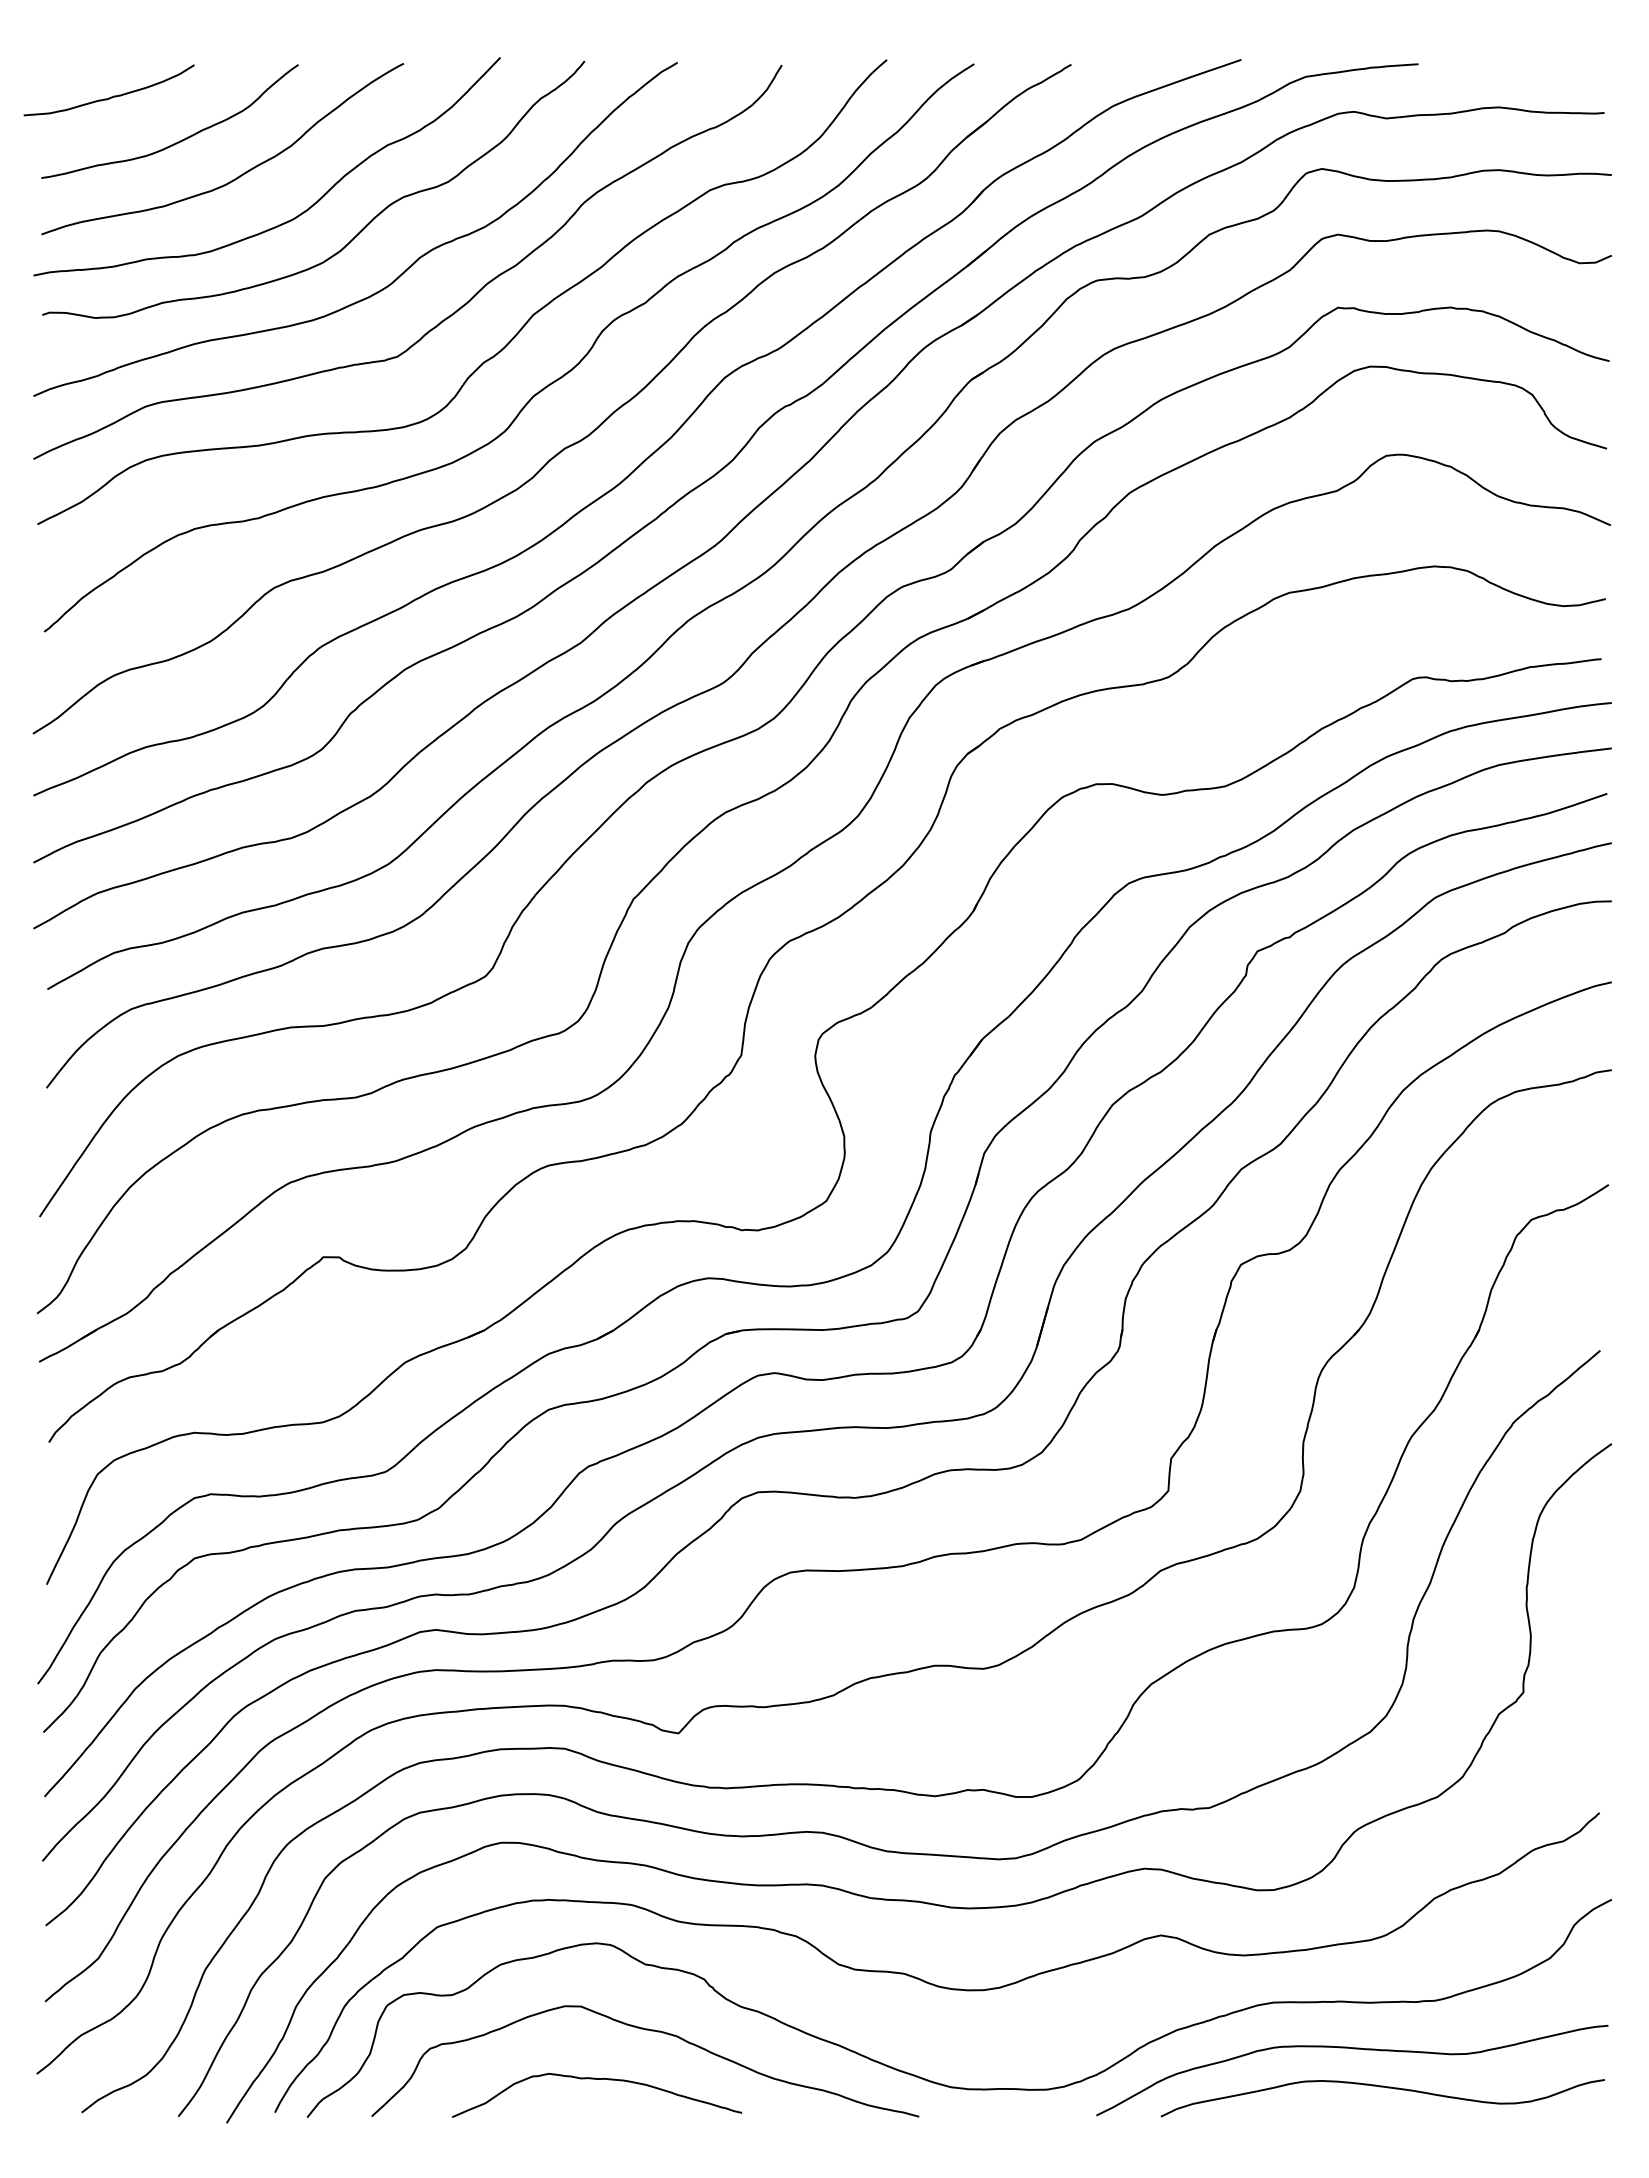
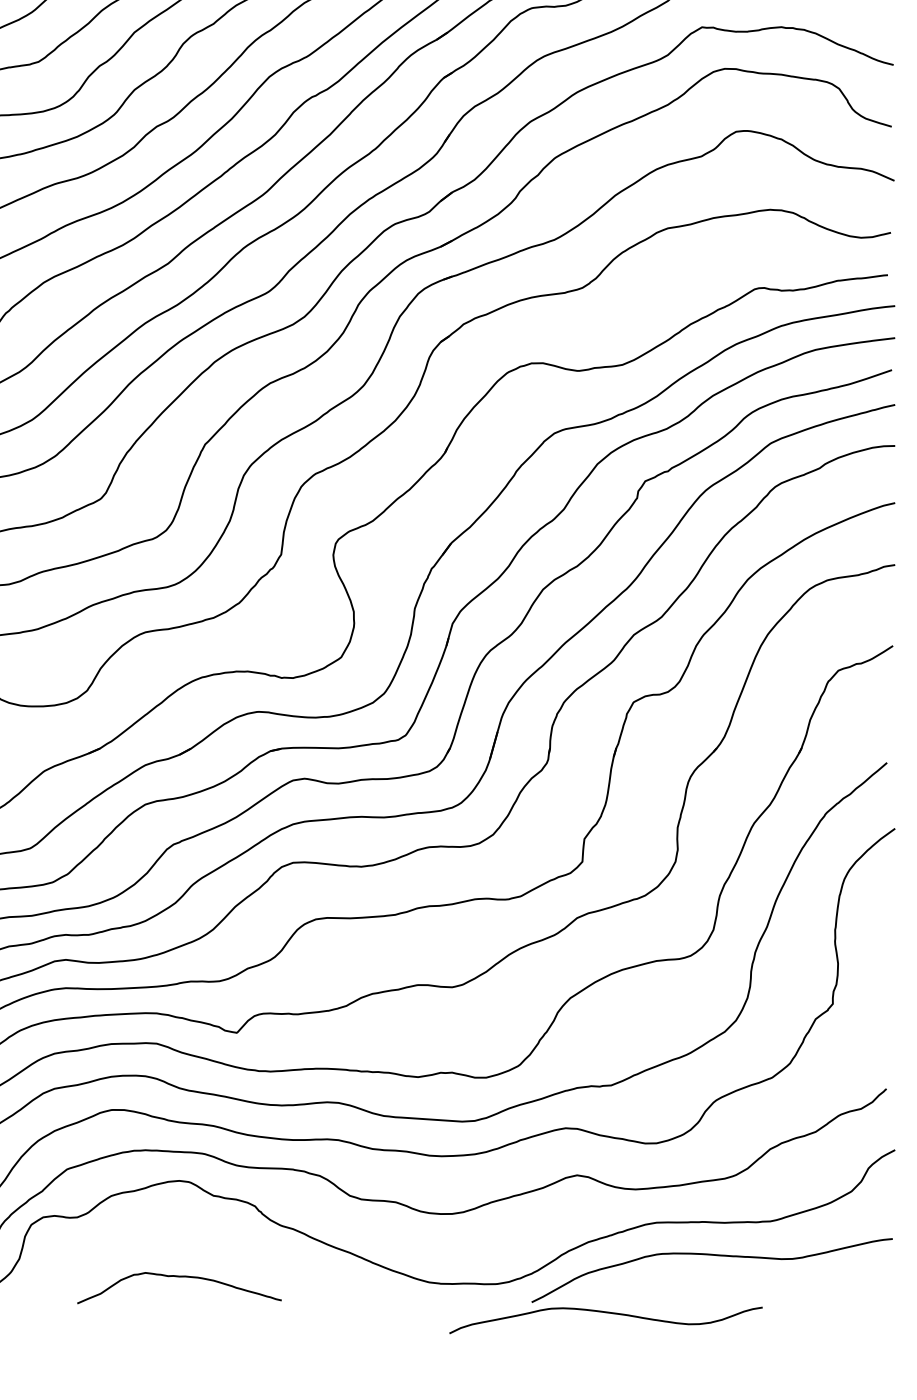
curve: (651, 2031) -> (217, 1243), removed
curve: (1382, 2087) -> (605, 1312), moved

